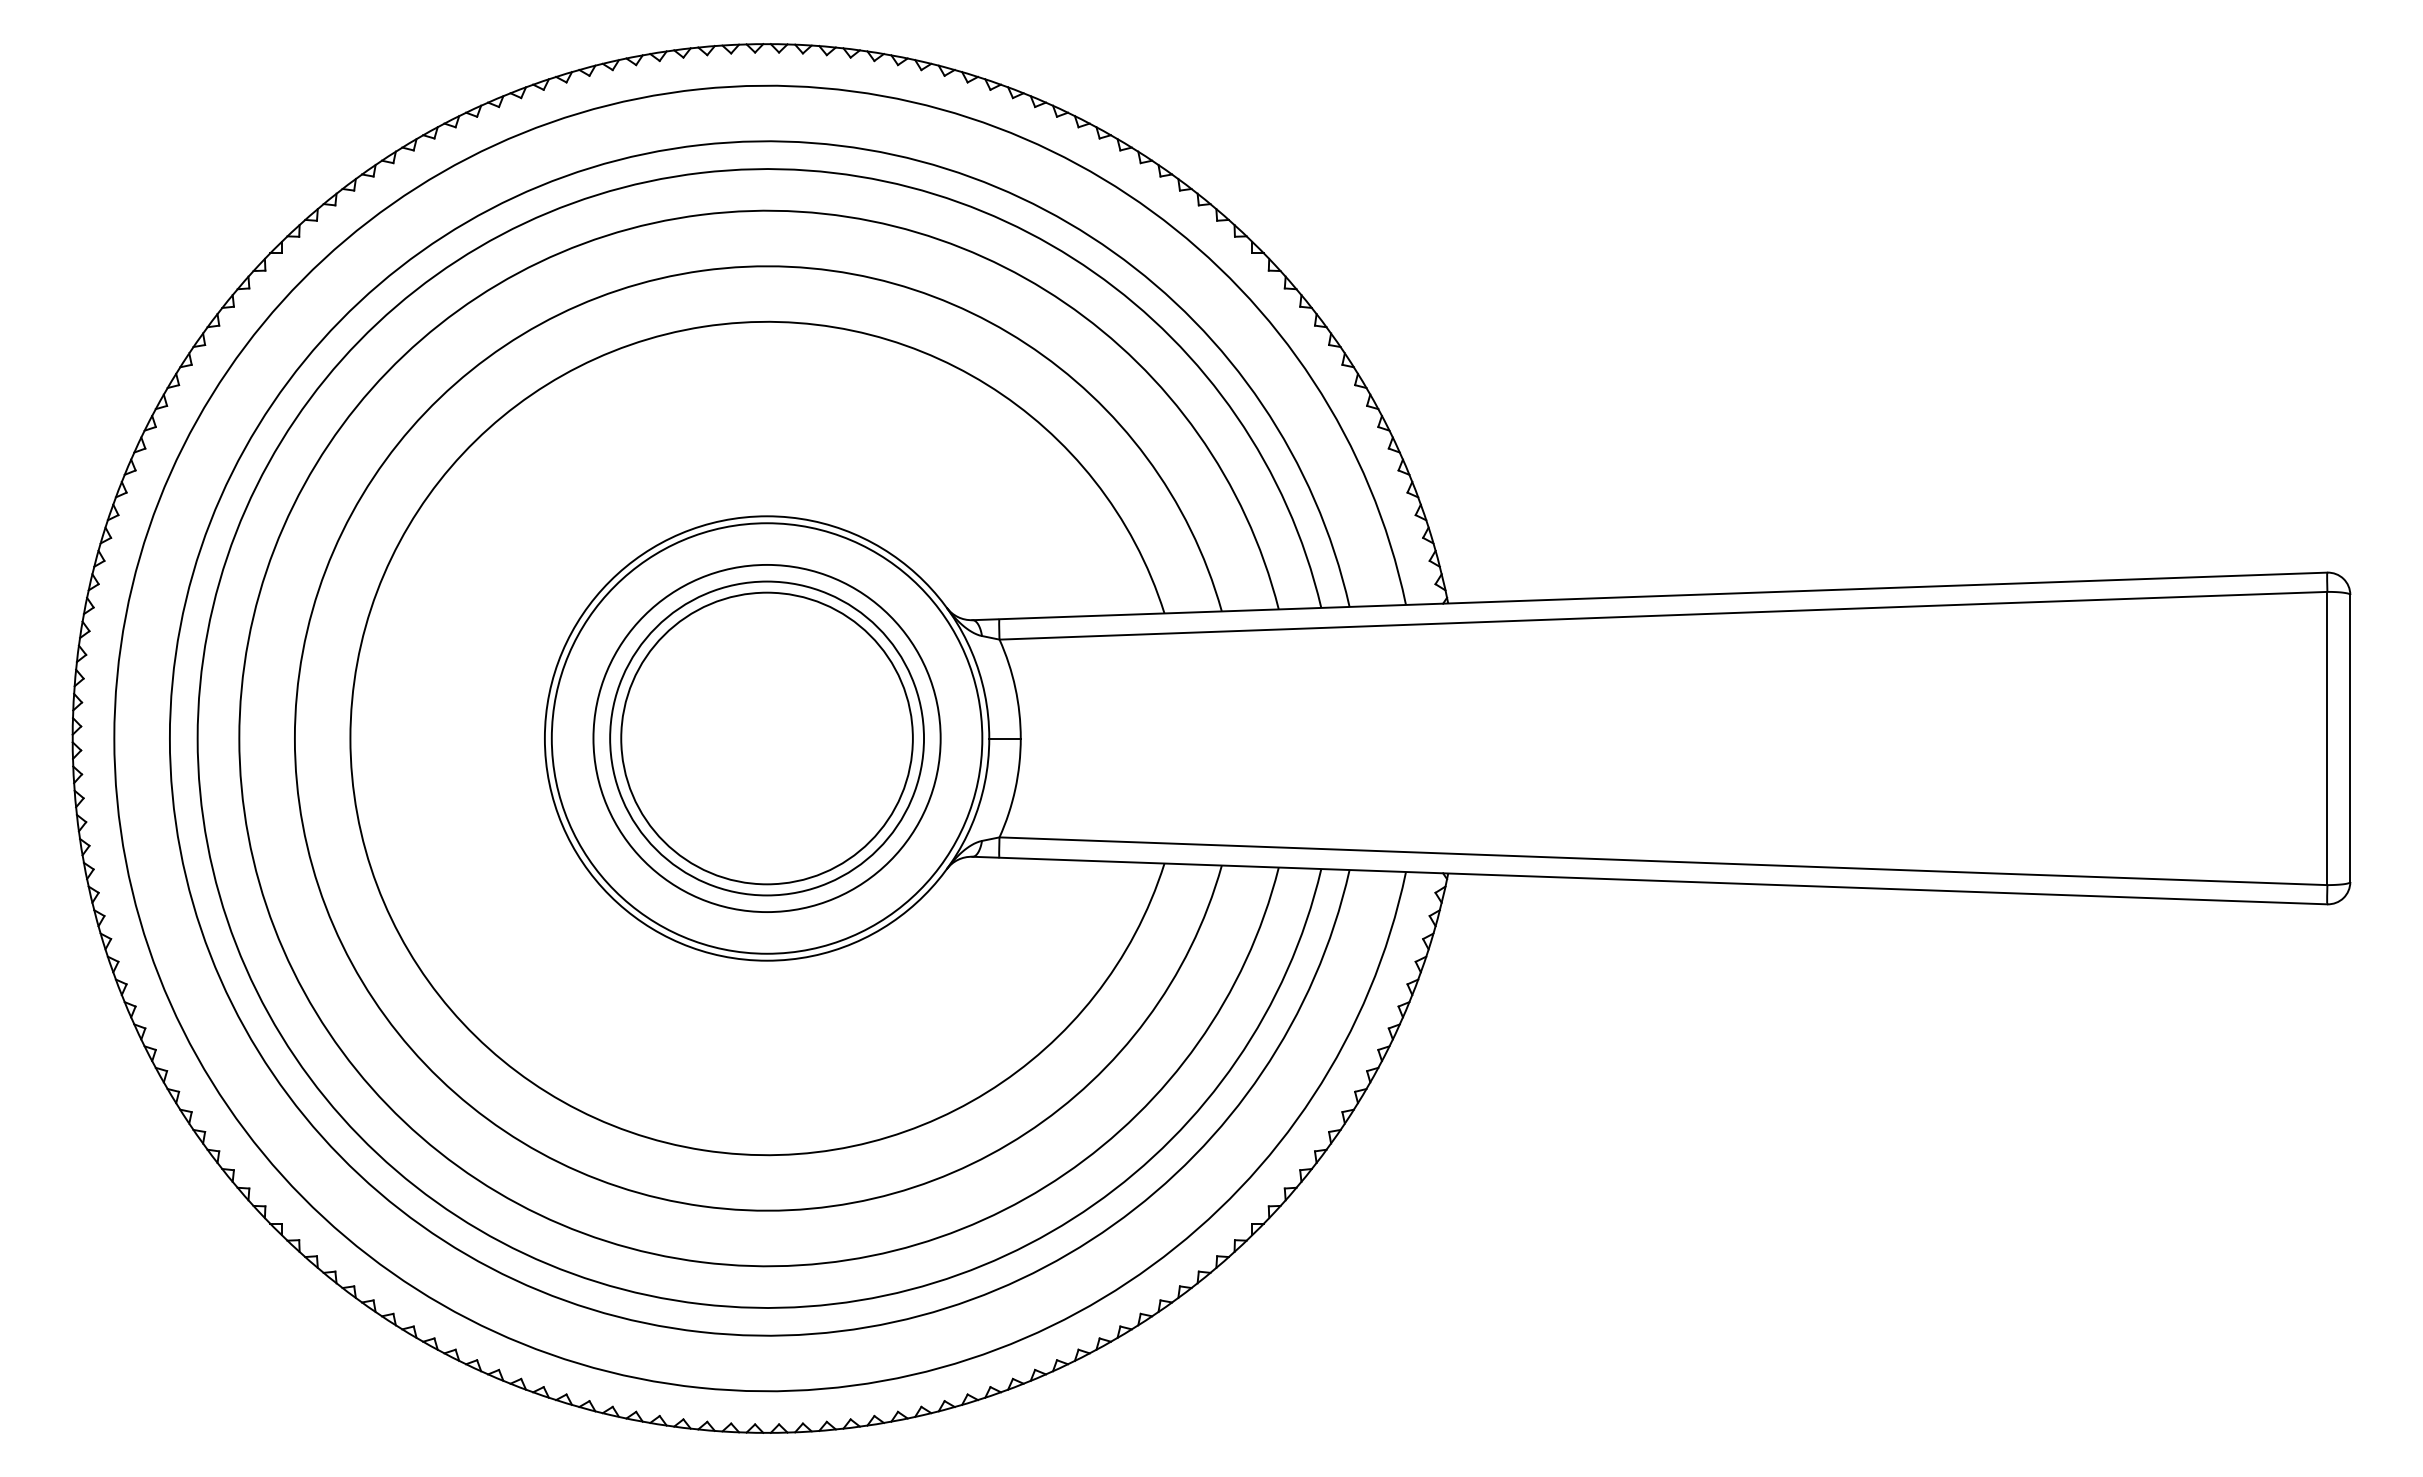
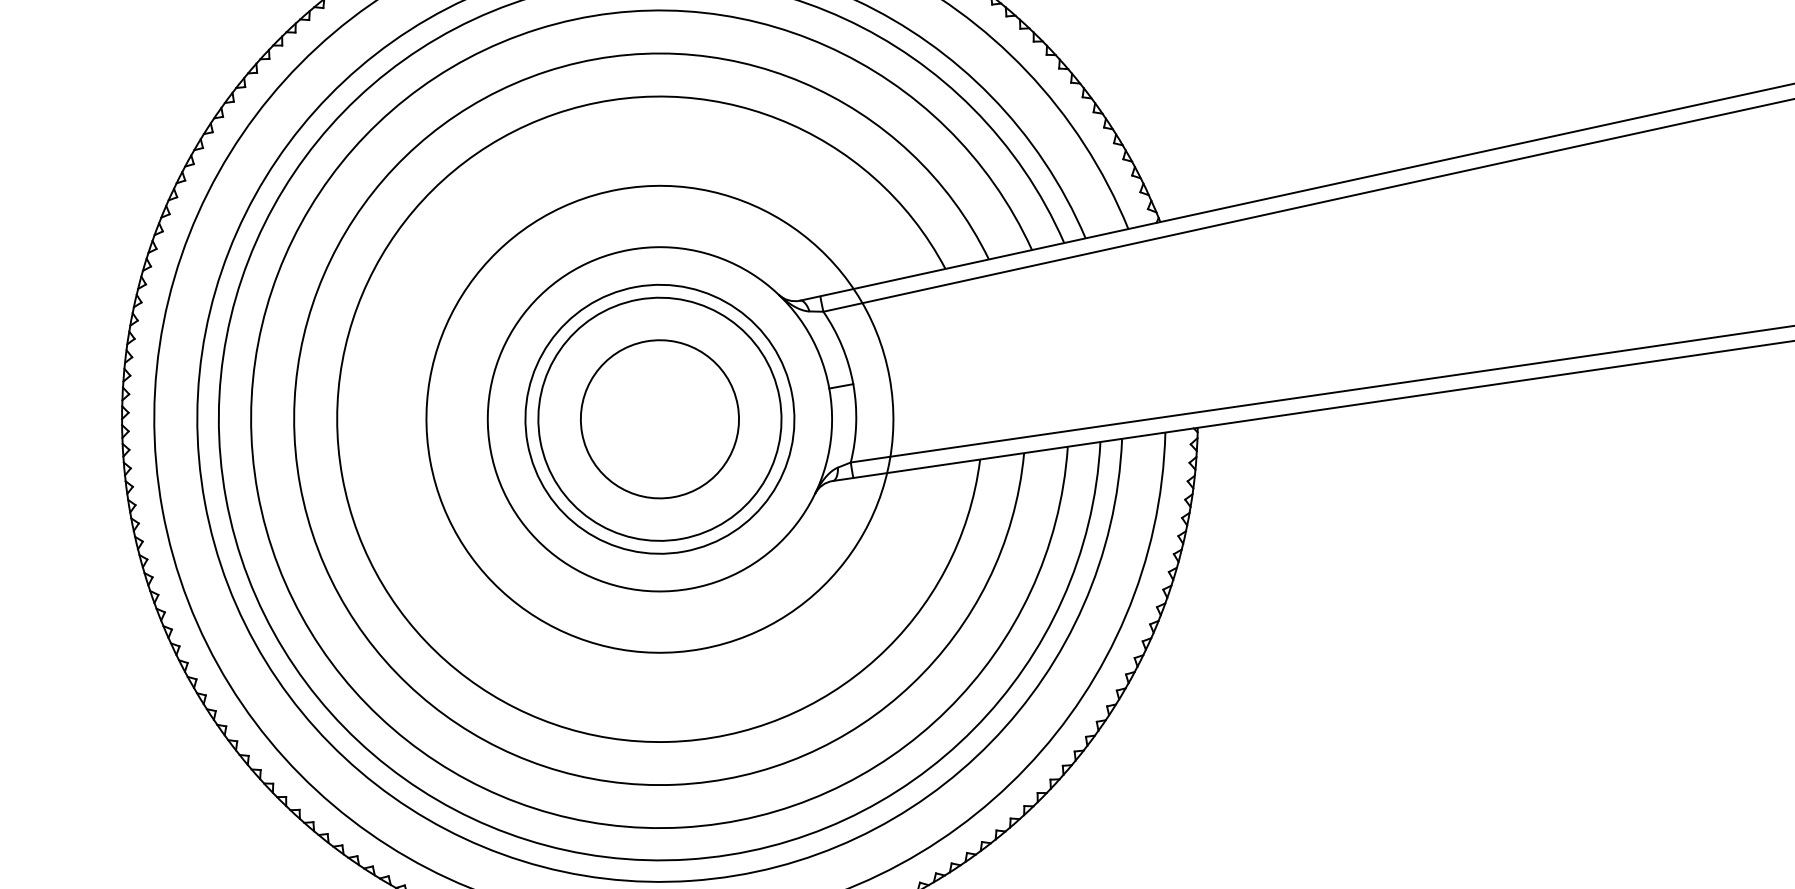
circle: (766, 738) -> (659, 419), size x0.7
circle: (766, 738) -> (659, 419), size x1.4

